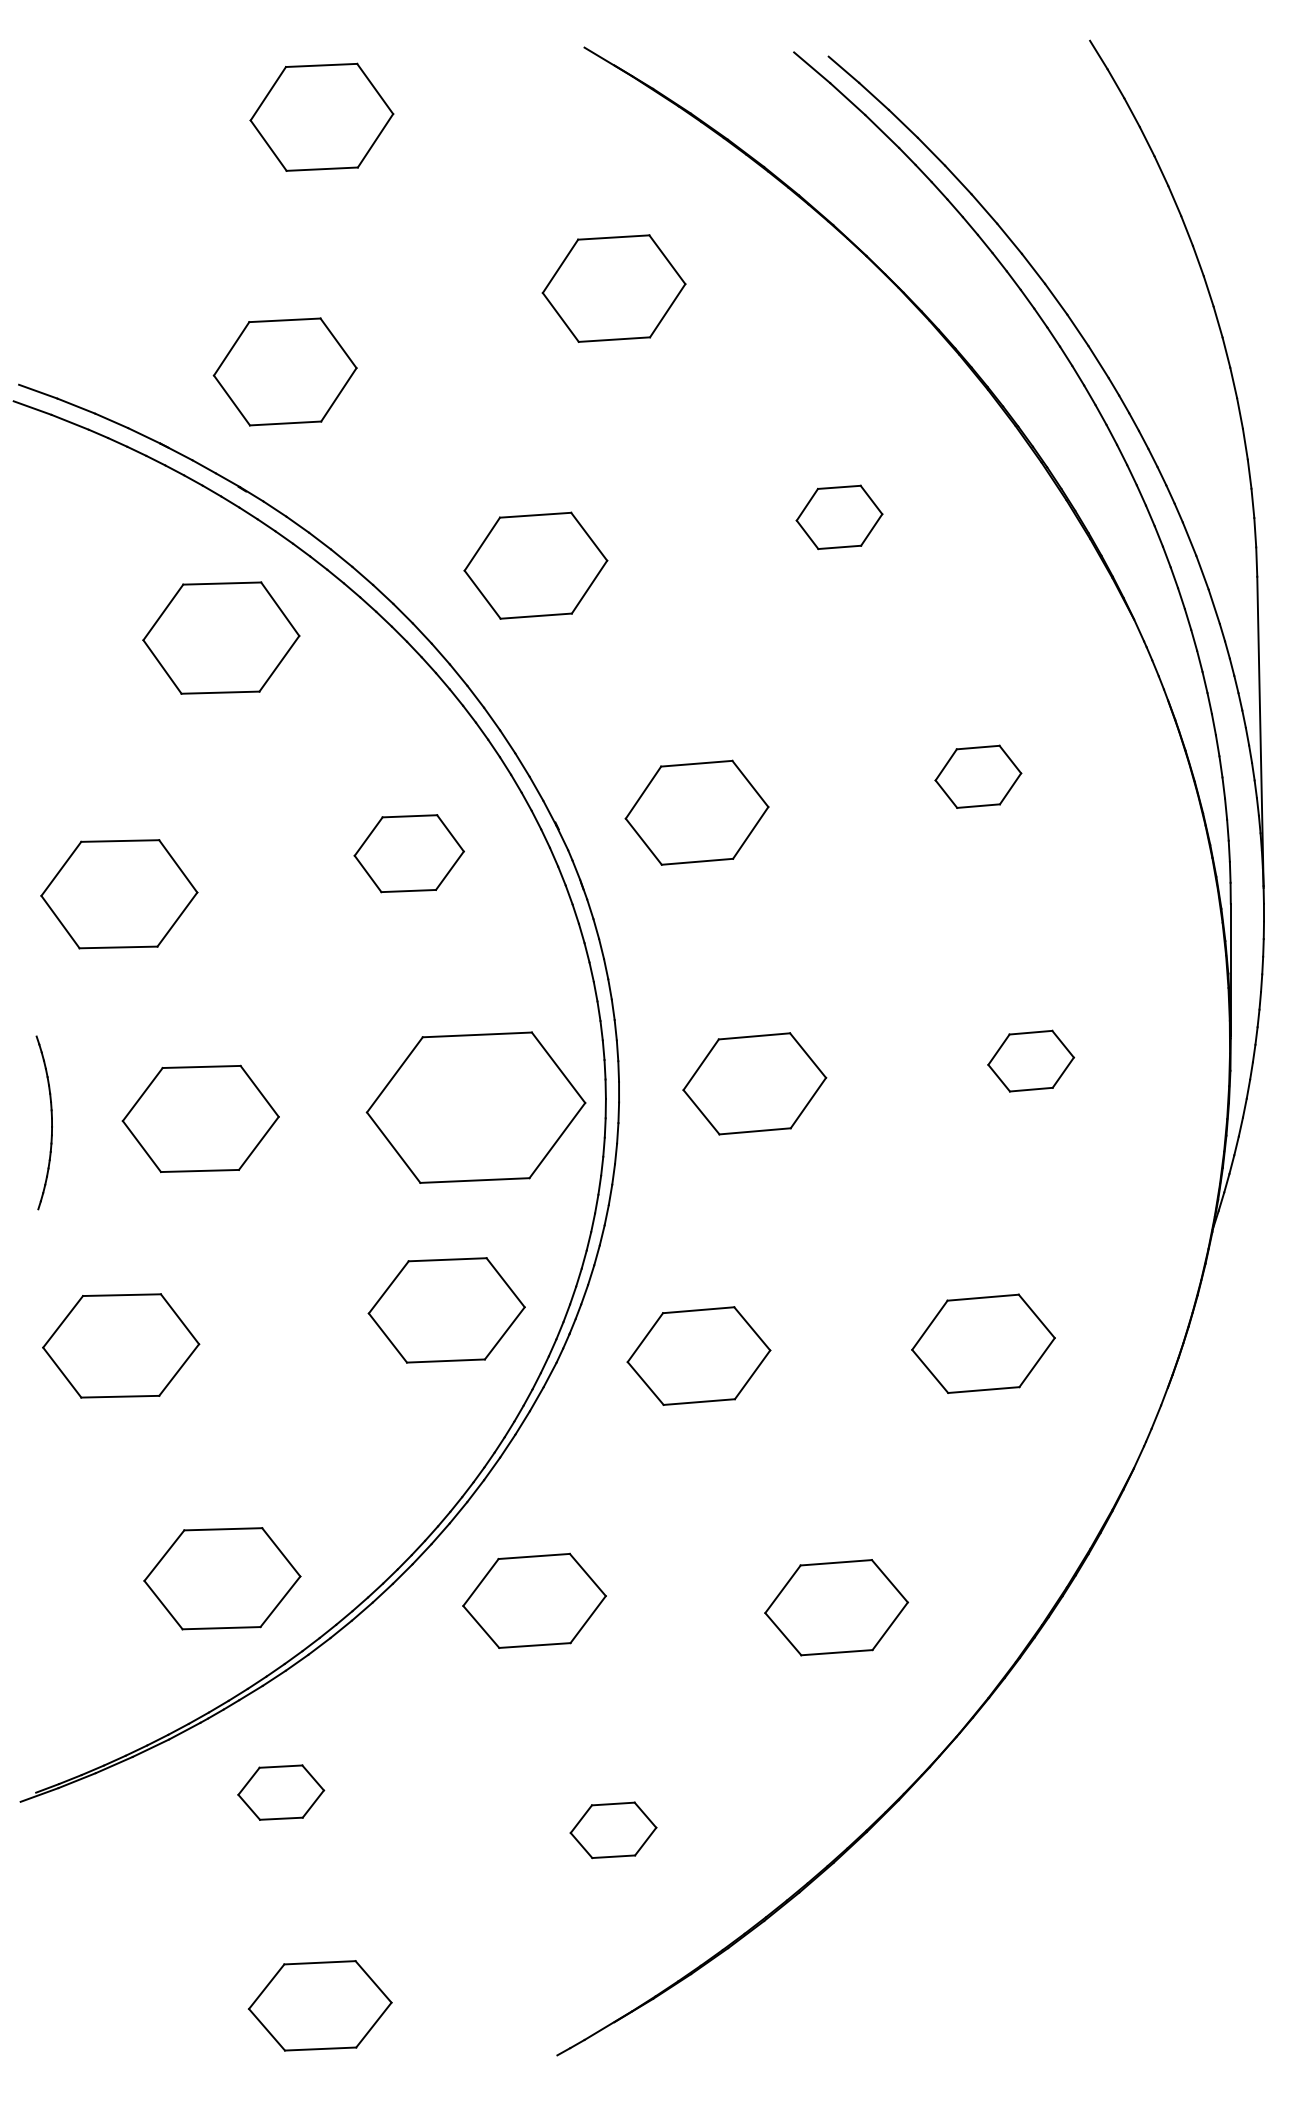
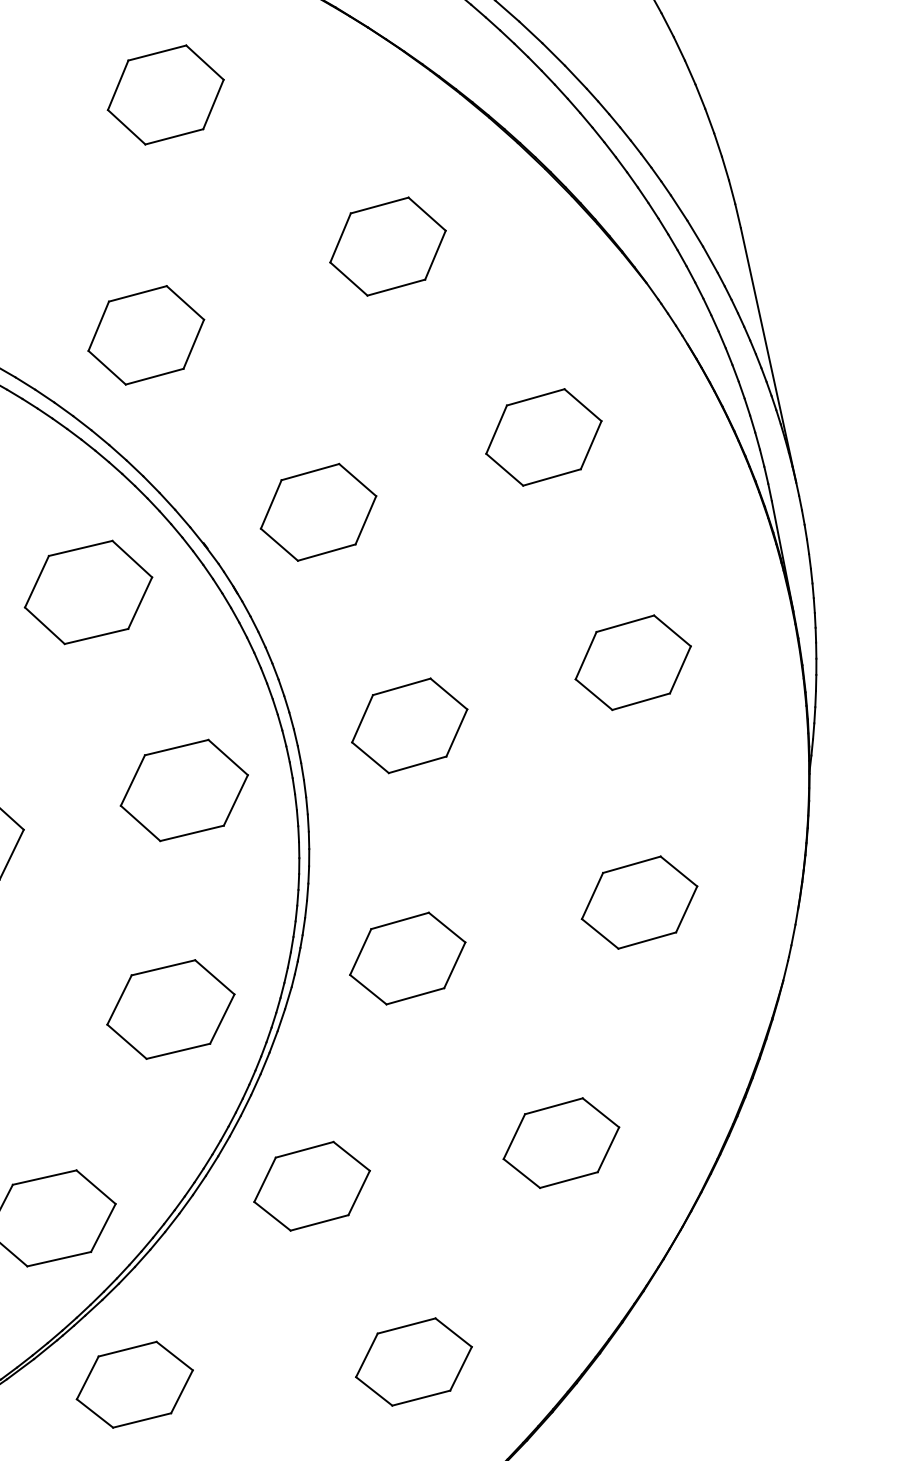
part: (839, 517) -> (387, 246), size x1.67
part: (978, 776) -> (543, 437), size x1.67
part: (409, 853) -> (88, 592), size x1.43
part: (1030, 1060) -> (632, 662), size x1.67
part: (475, 1107) -> (183, 790), size x0.71
part: (446, 1310) -> (170, 1009), moved
part: (280, 1792) -> (134, 1384), size x1.67
part: (613, 1830) -> (413, 1362), size x1.67

